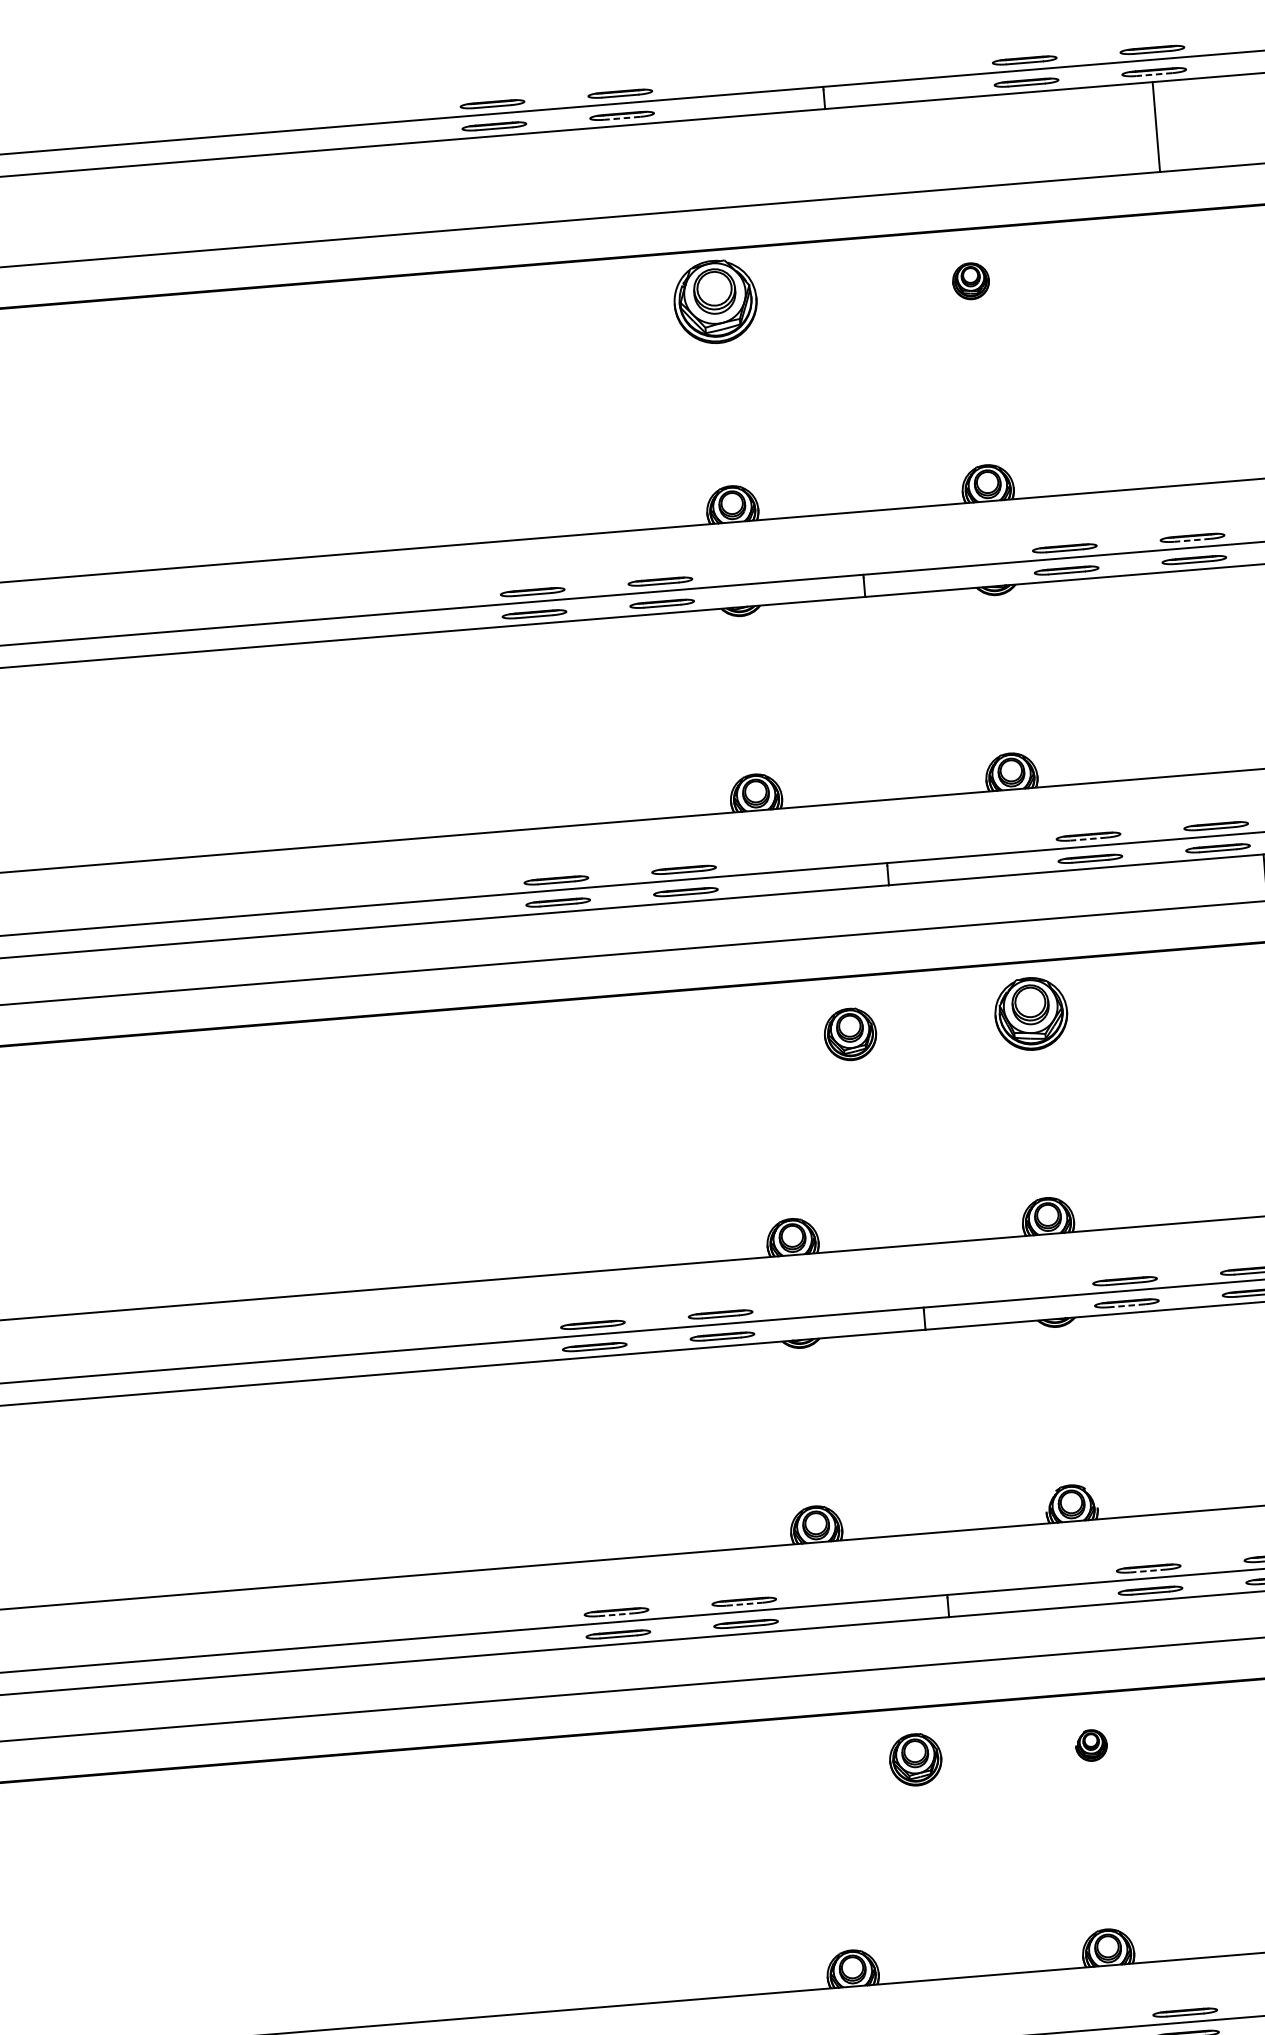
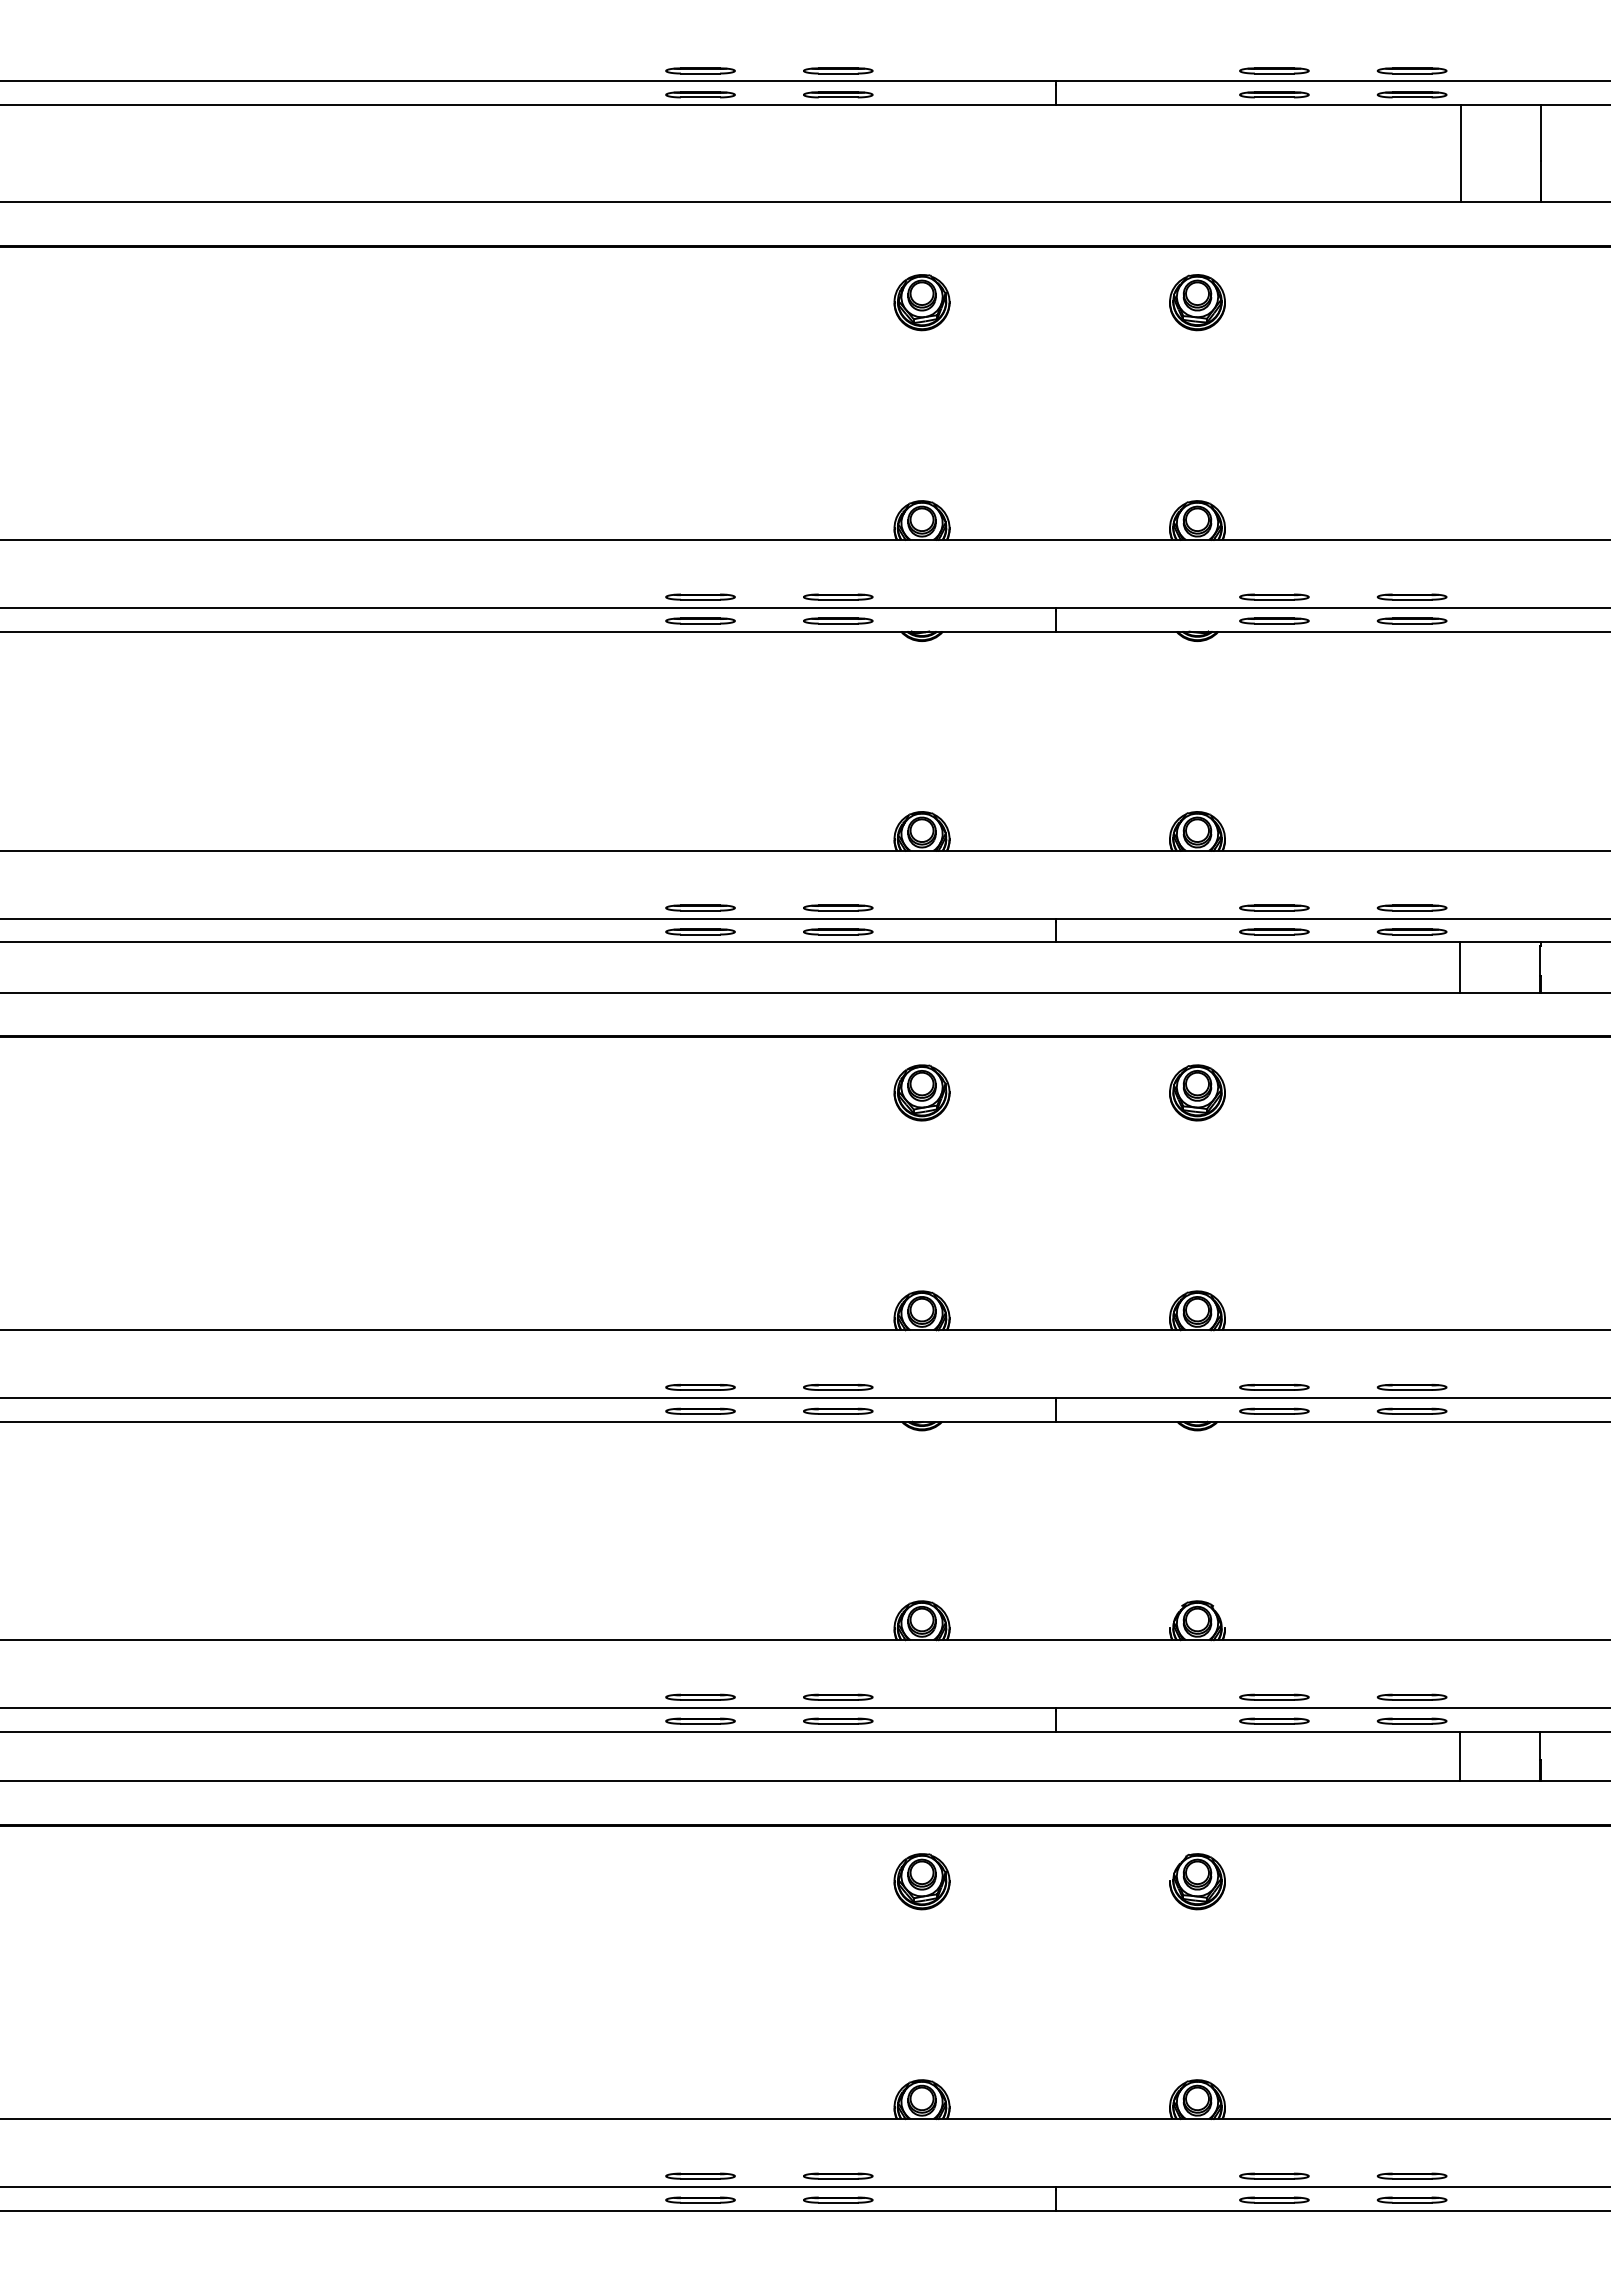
line: (1154, 74) -> (1412, 97), dashed -> solid
line: (622, 118) -> (838, 97), dashed -> solid
line: (1156, 126) -> (1460, 153), moved
part: (971, 281) -> (1197, 302), size x1.43
part: (715, 302) -> (921, 302), size x0.62
line: (1193, 540) -> (1412, 599), dashed -> solid
line: (1088, 838) -> (1274, 910), dashed -> solid
part: (1031, 1013) -> (1197, 1092), size x0.71
part: (849, 1034) -> (921, 1092), moved
line: (1127, 1305) -> (1274, 1413), dashed -> solid
line: (1148, 1570) -> (1274, 1699), dashed -> solid
line: (744, 1603) -> (838, 1699), dashed -> solid
line: (616, 1614) -> (700, 1699), dashed -> solid
part: (1091, 1745) -> (1197, 1881), size x1.67
part: (915, 1759) -> (921, 1881), moved

